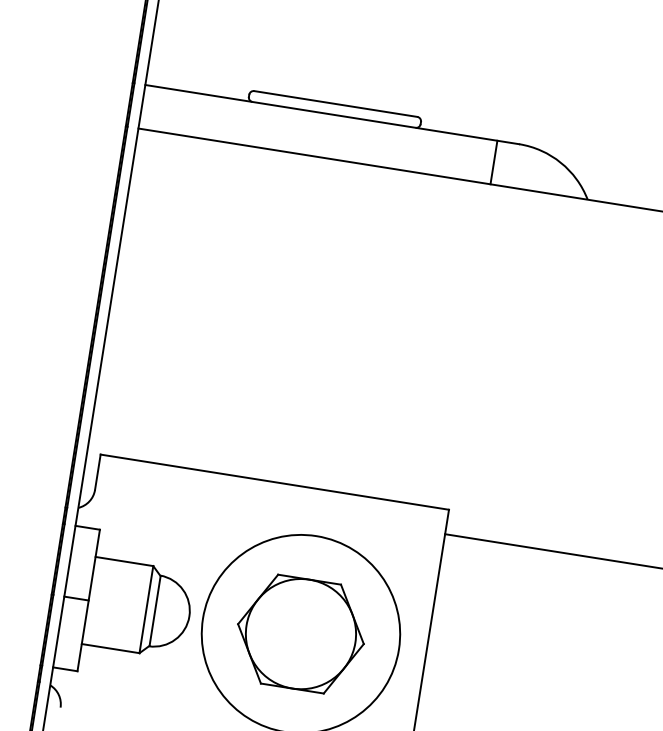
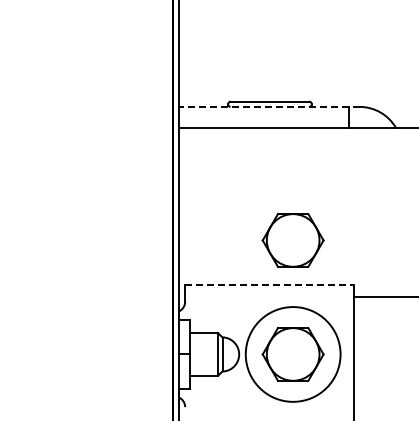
line: (331, 113) -> (268, 106), solid -> dashed
part: (336, 398) -> (292, 240), added
line: (274, 481) -> (269, 284), solid -> dashed

